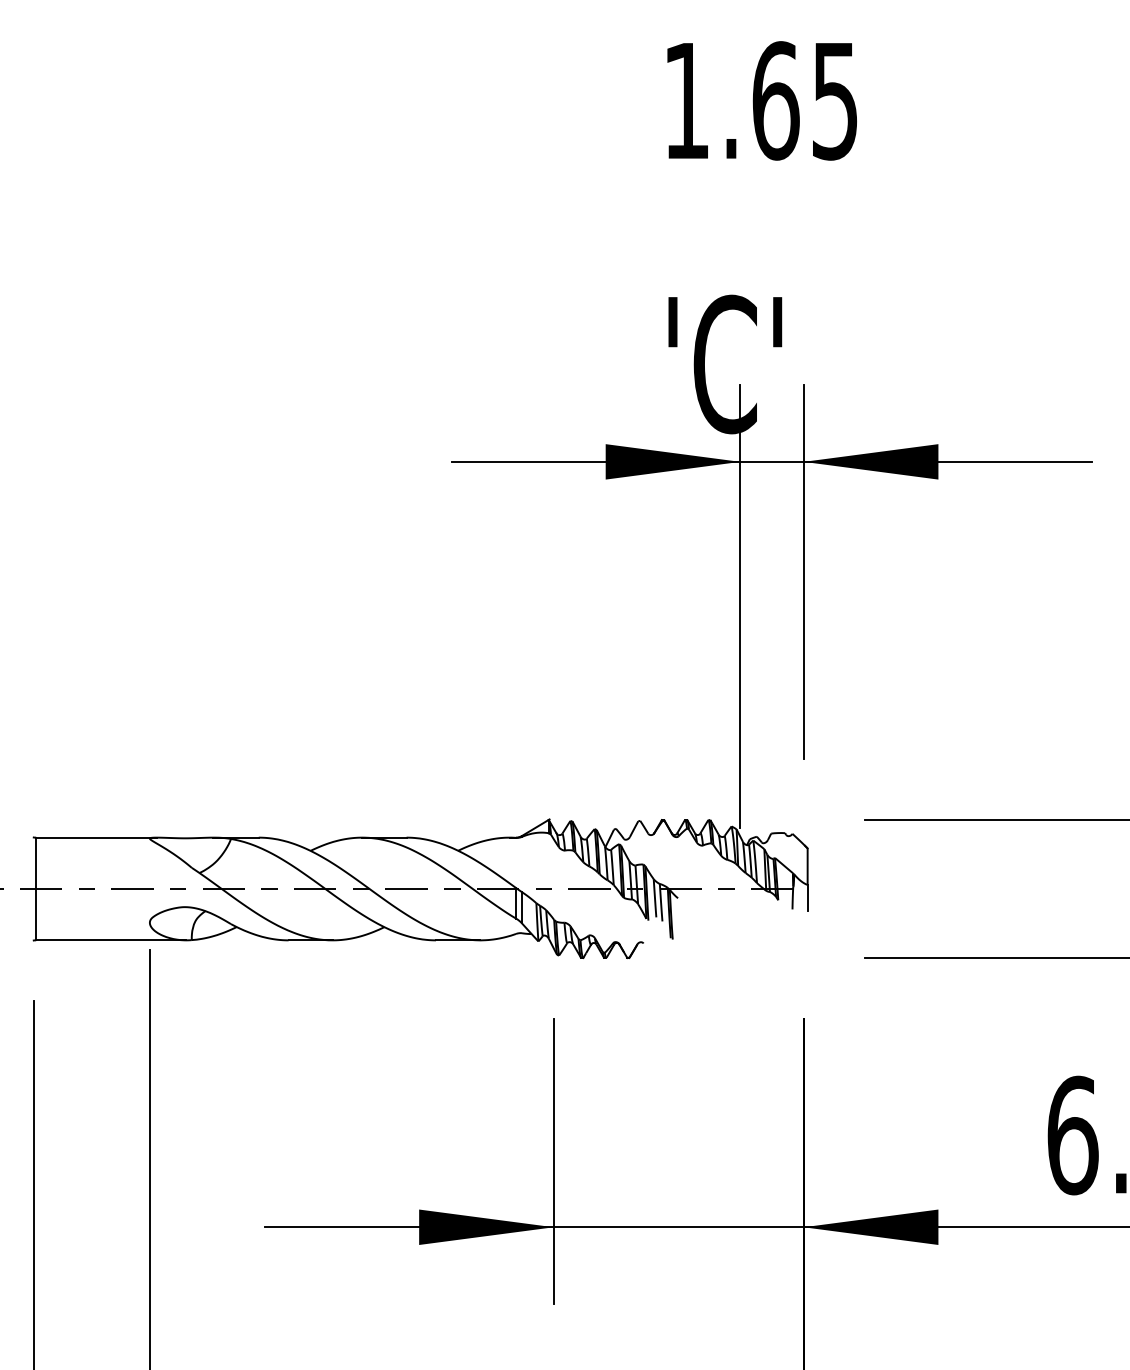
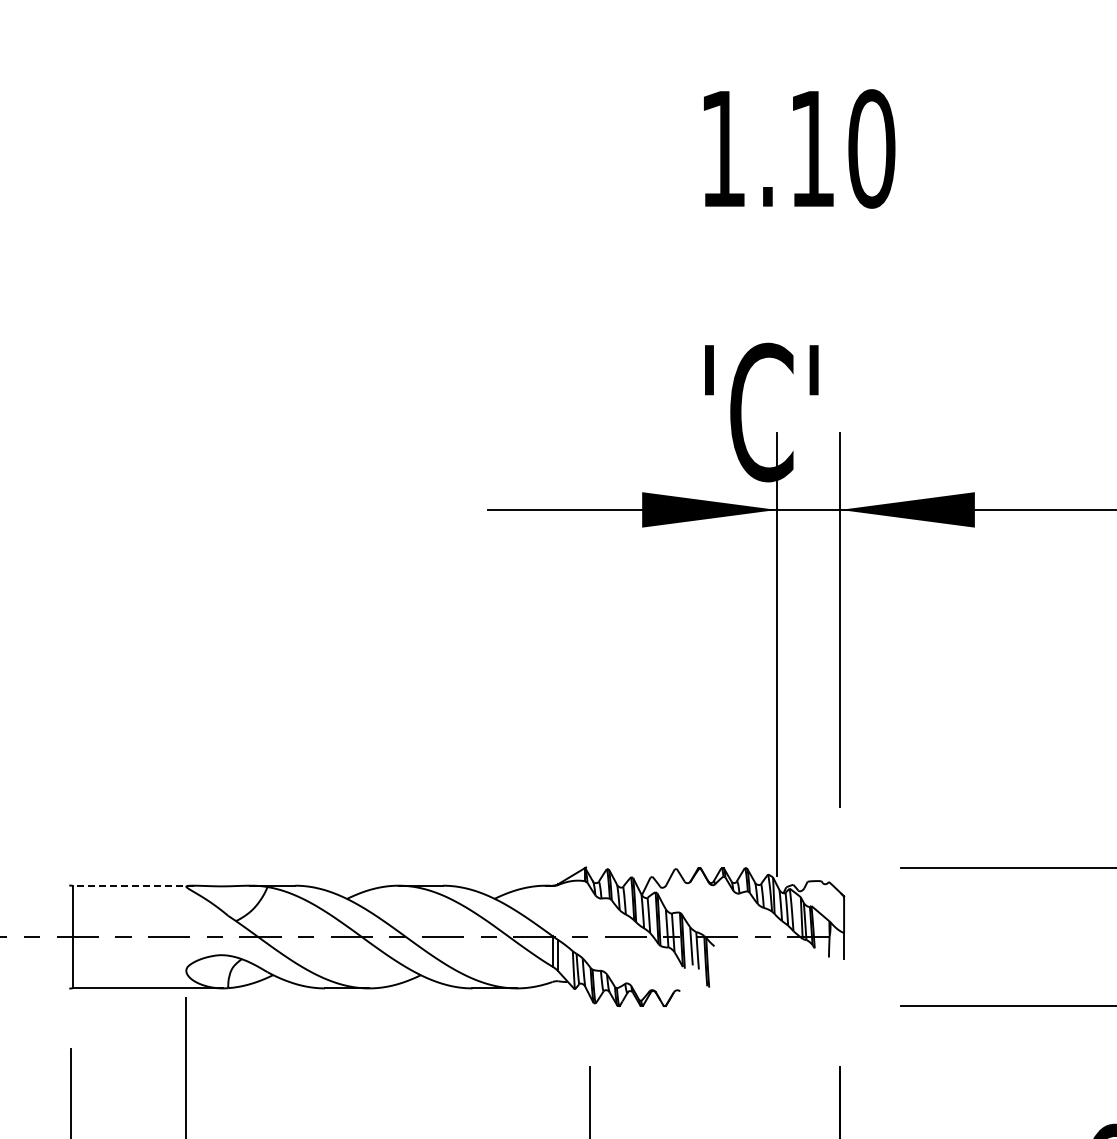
text: (805, 100) -> (841, 148), 1.65 -> 1.10
line: (96, 837) -> (132, 885), solid -> dashed

